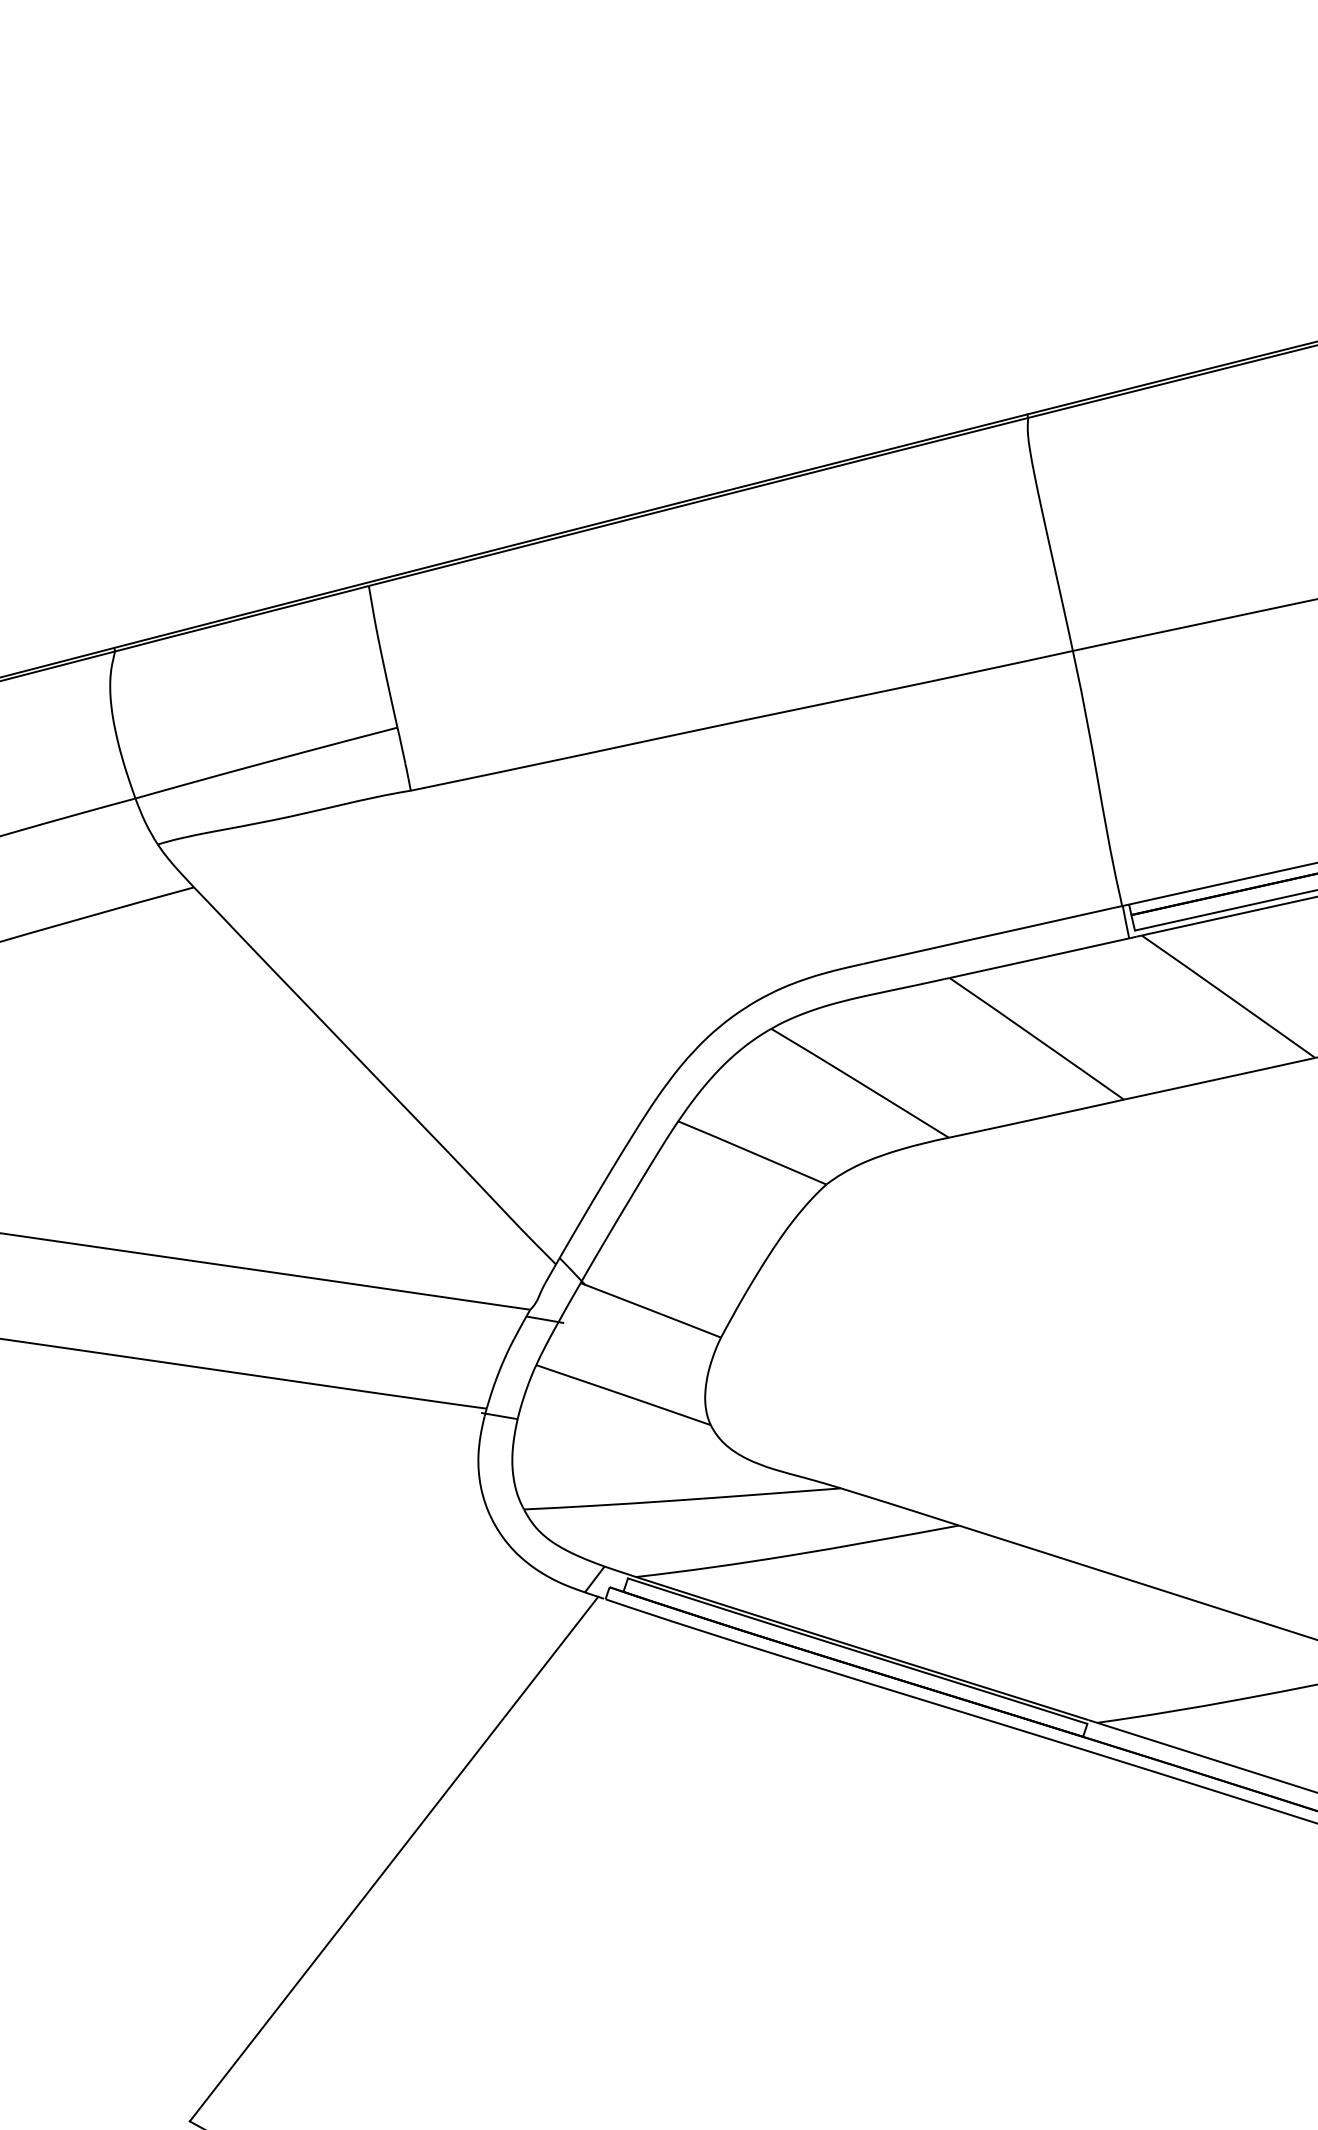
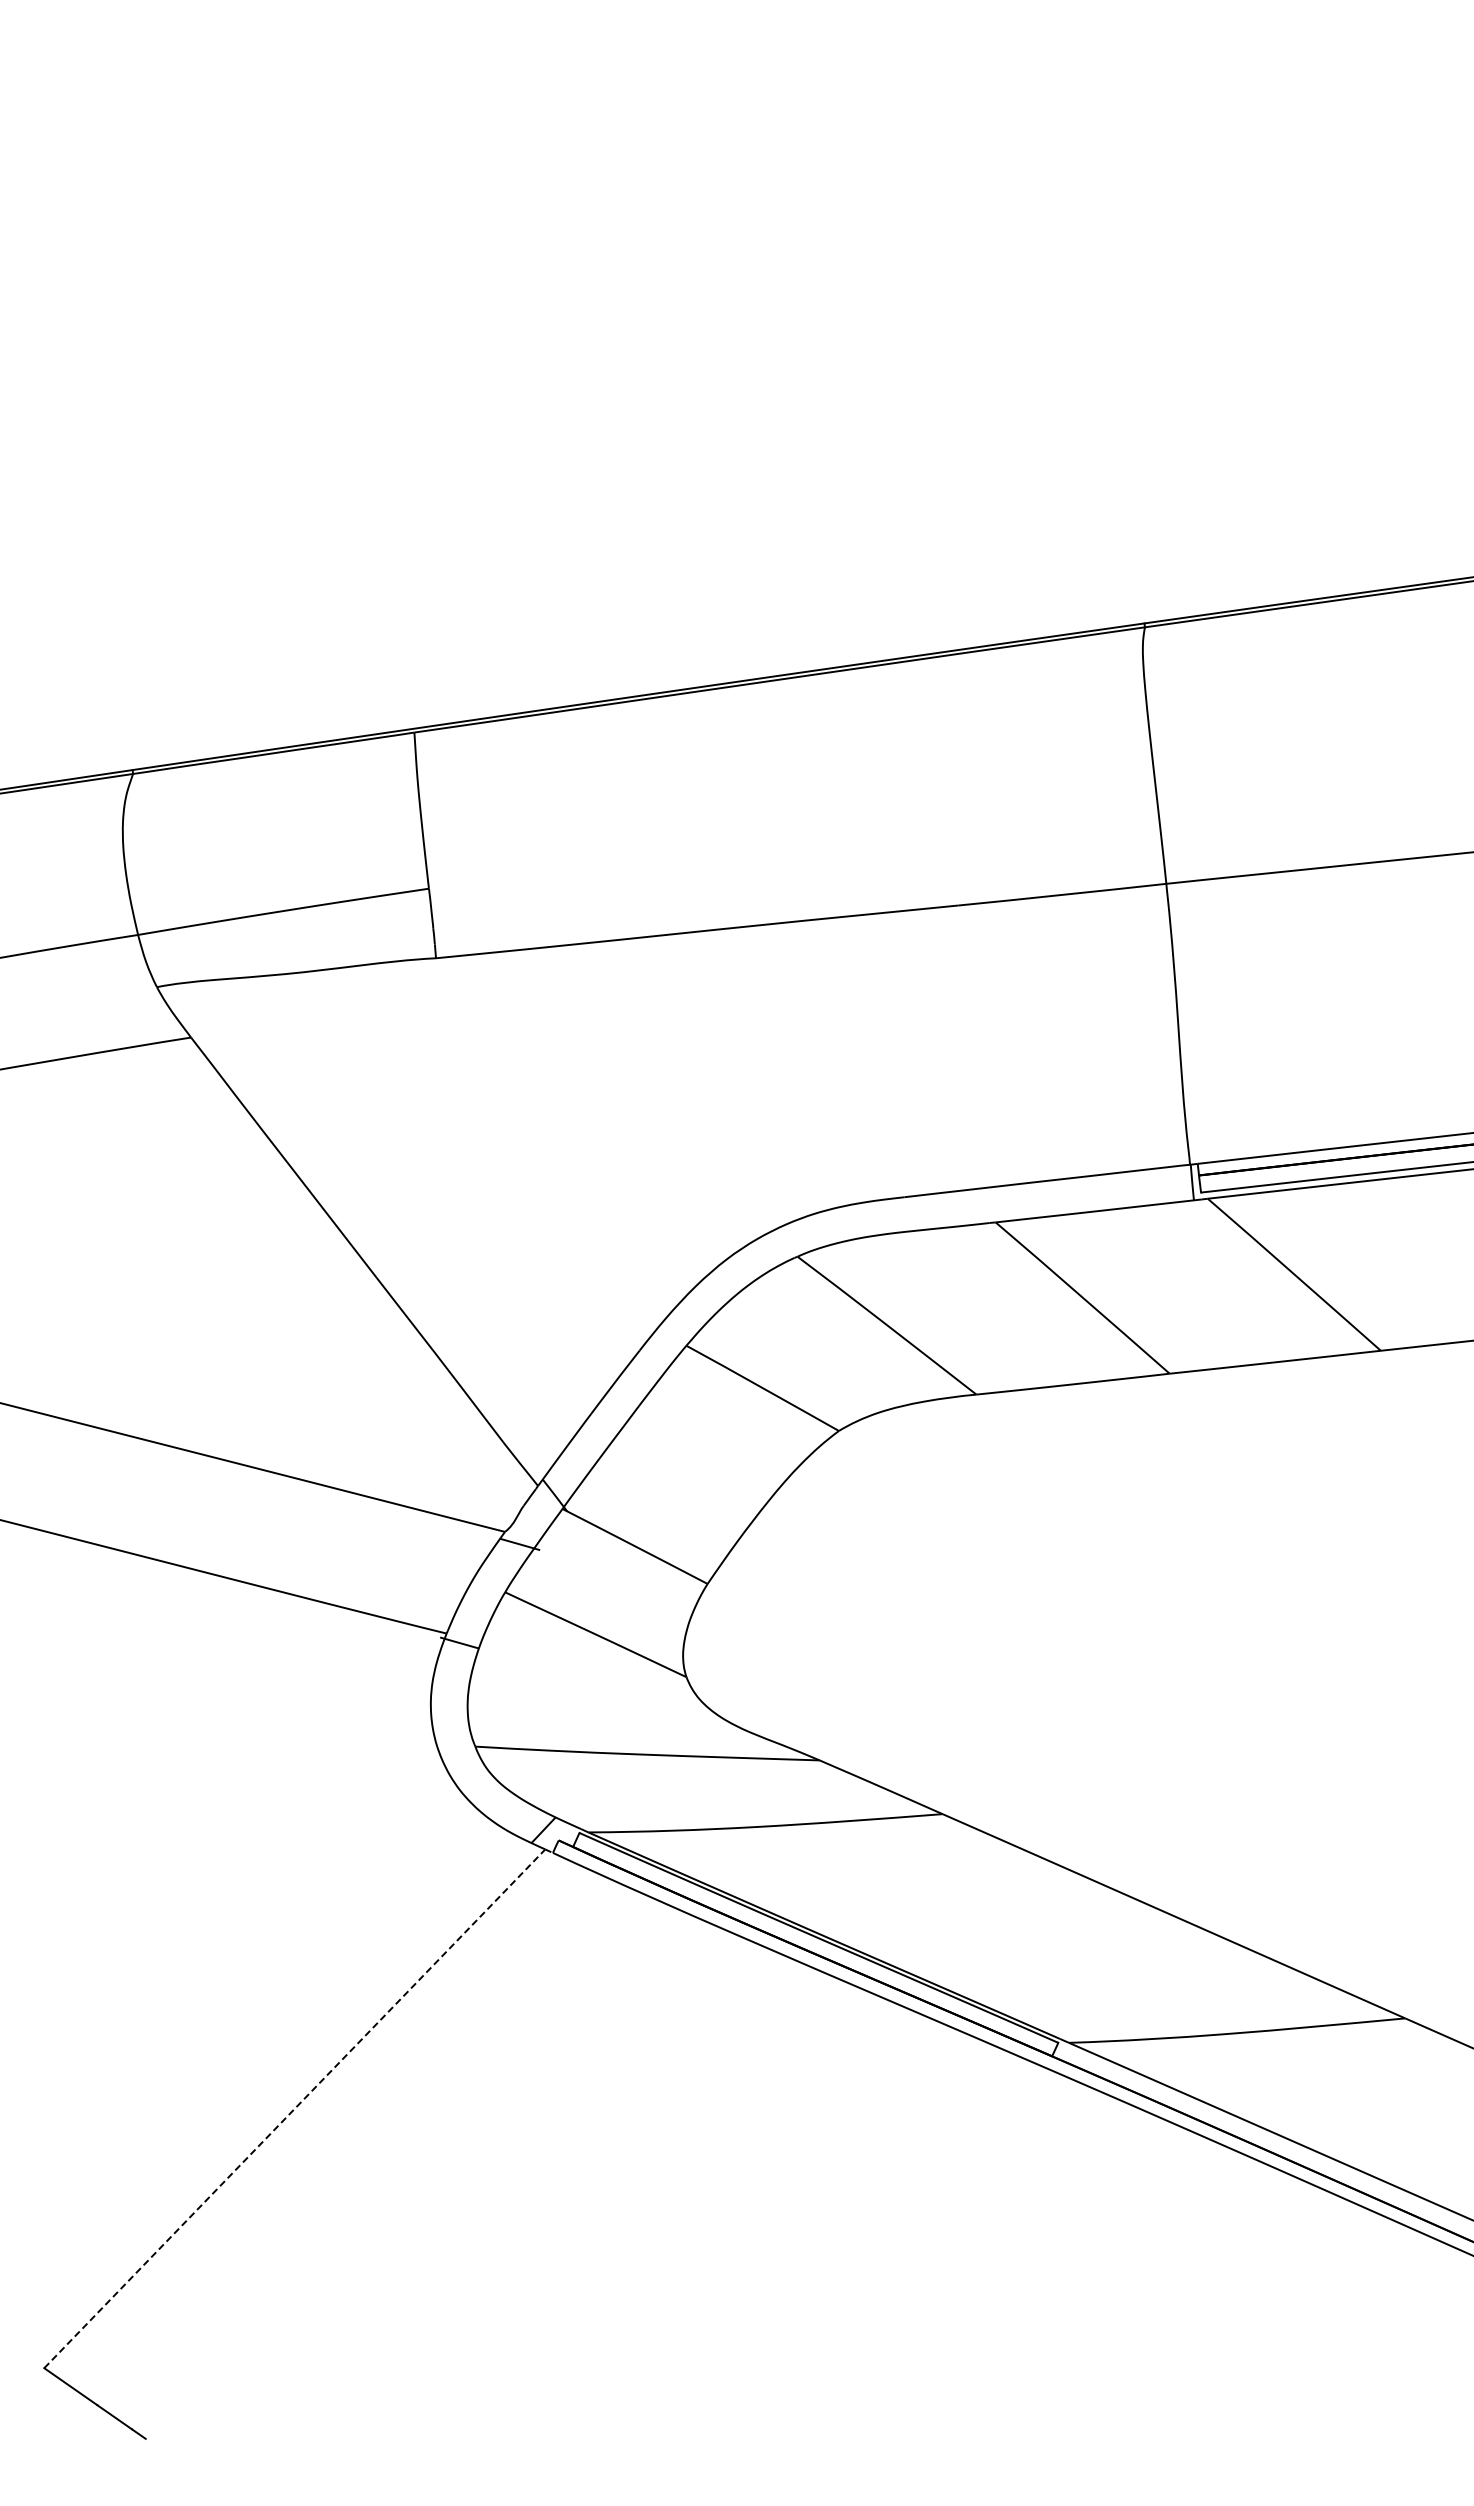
line: (393, 1858) -> (294, 2108), solid -> dashed

